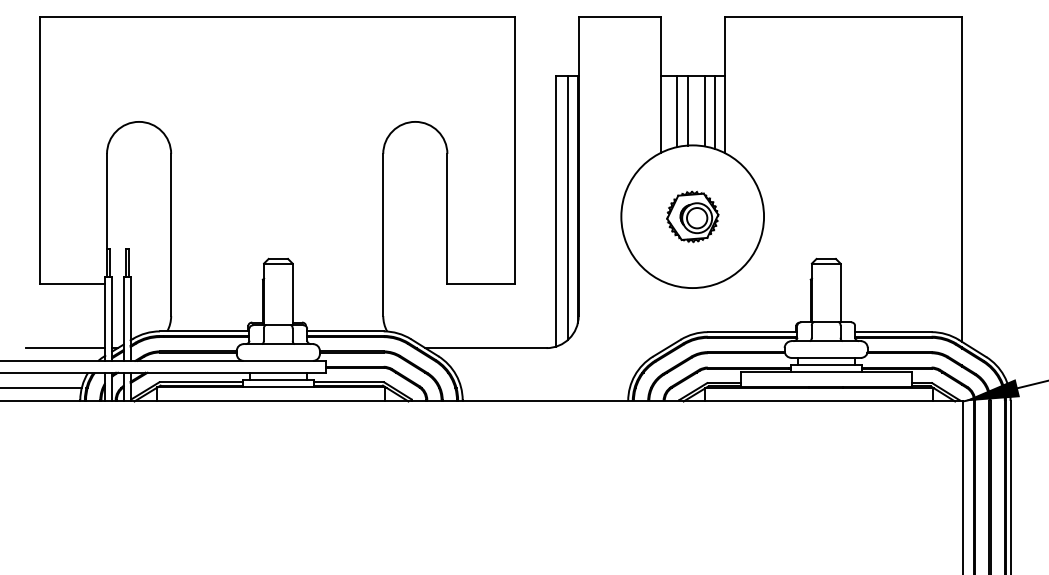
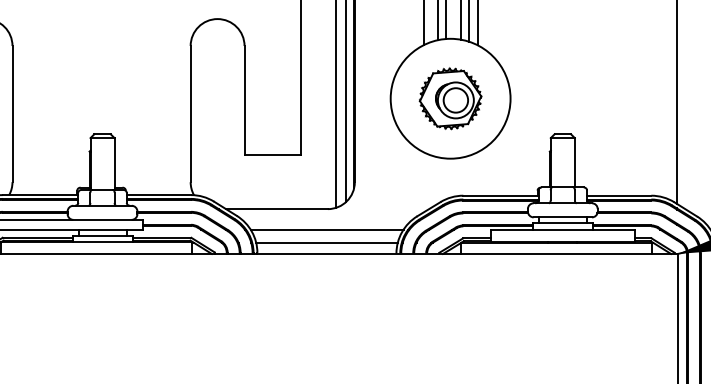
part: (692, 216) -> (450, 98), size x1.43
line: (545, 372) -> (326, 229), added
line: (545, 387) -> (326, 242), added

